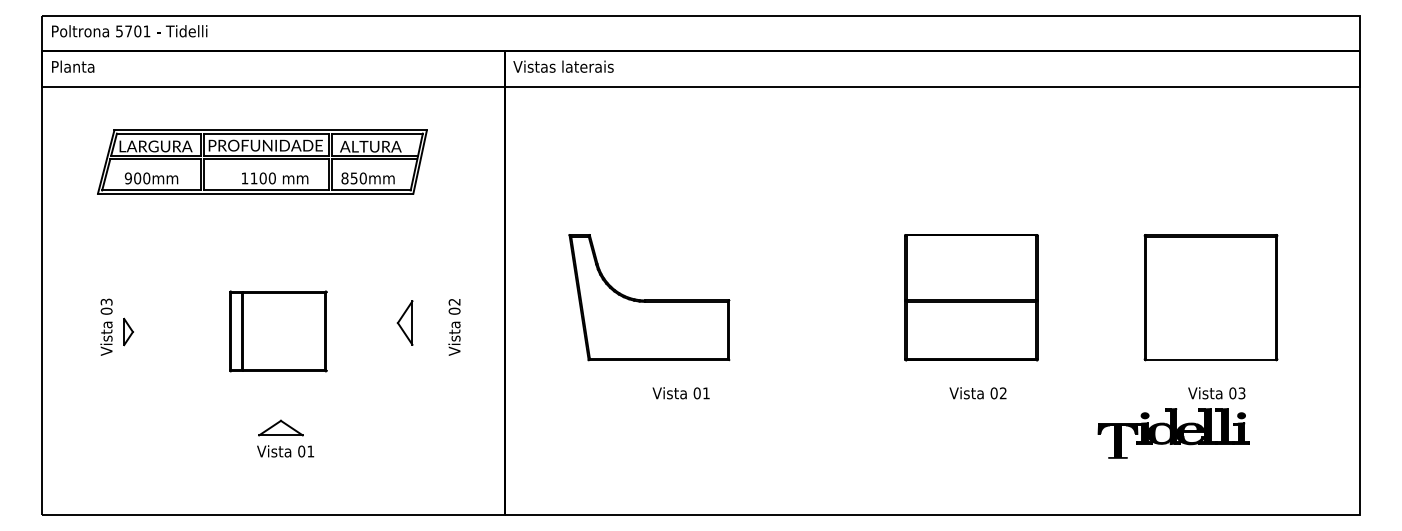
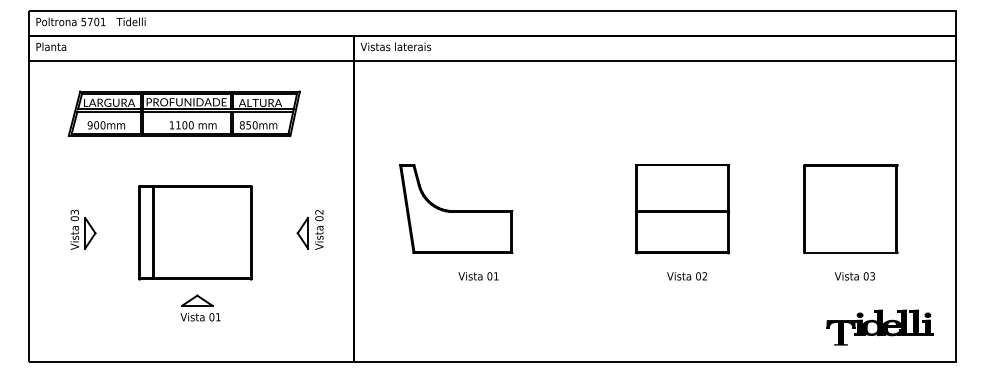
part: (404, 322) -> (302, 232), moved
part: (128, 331) -> (90, 232), size x1.67
part: (278, 331) -> (195, 232), size x1.67
part: (1173, 433) -> (880, 327), moved

